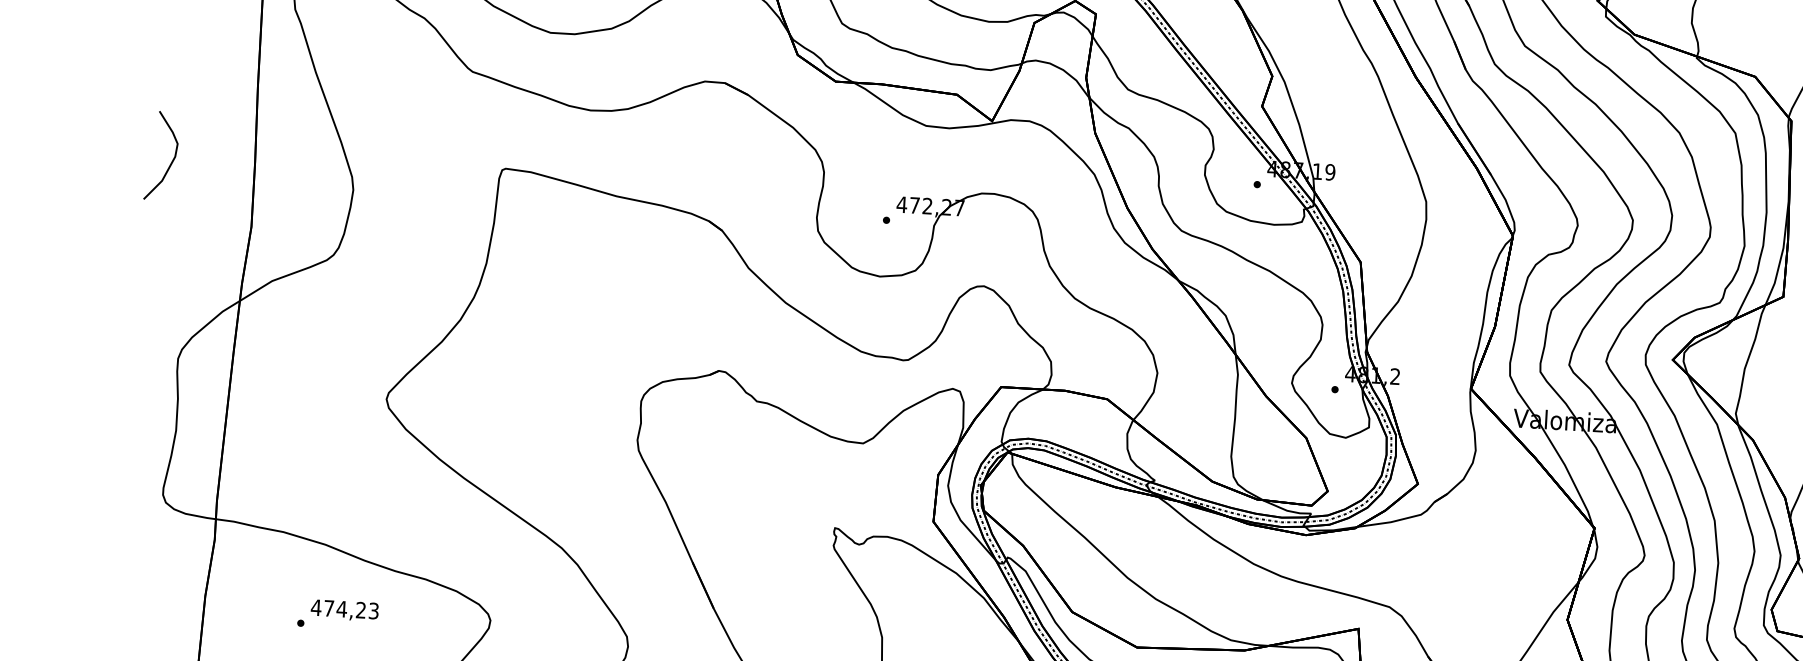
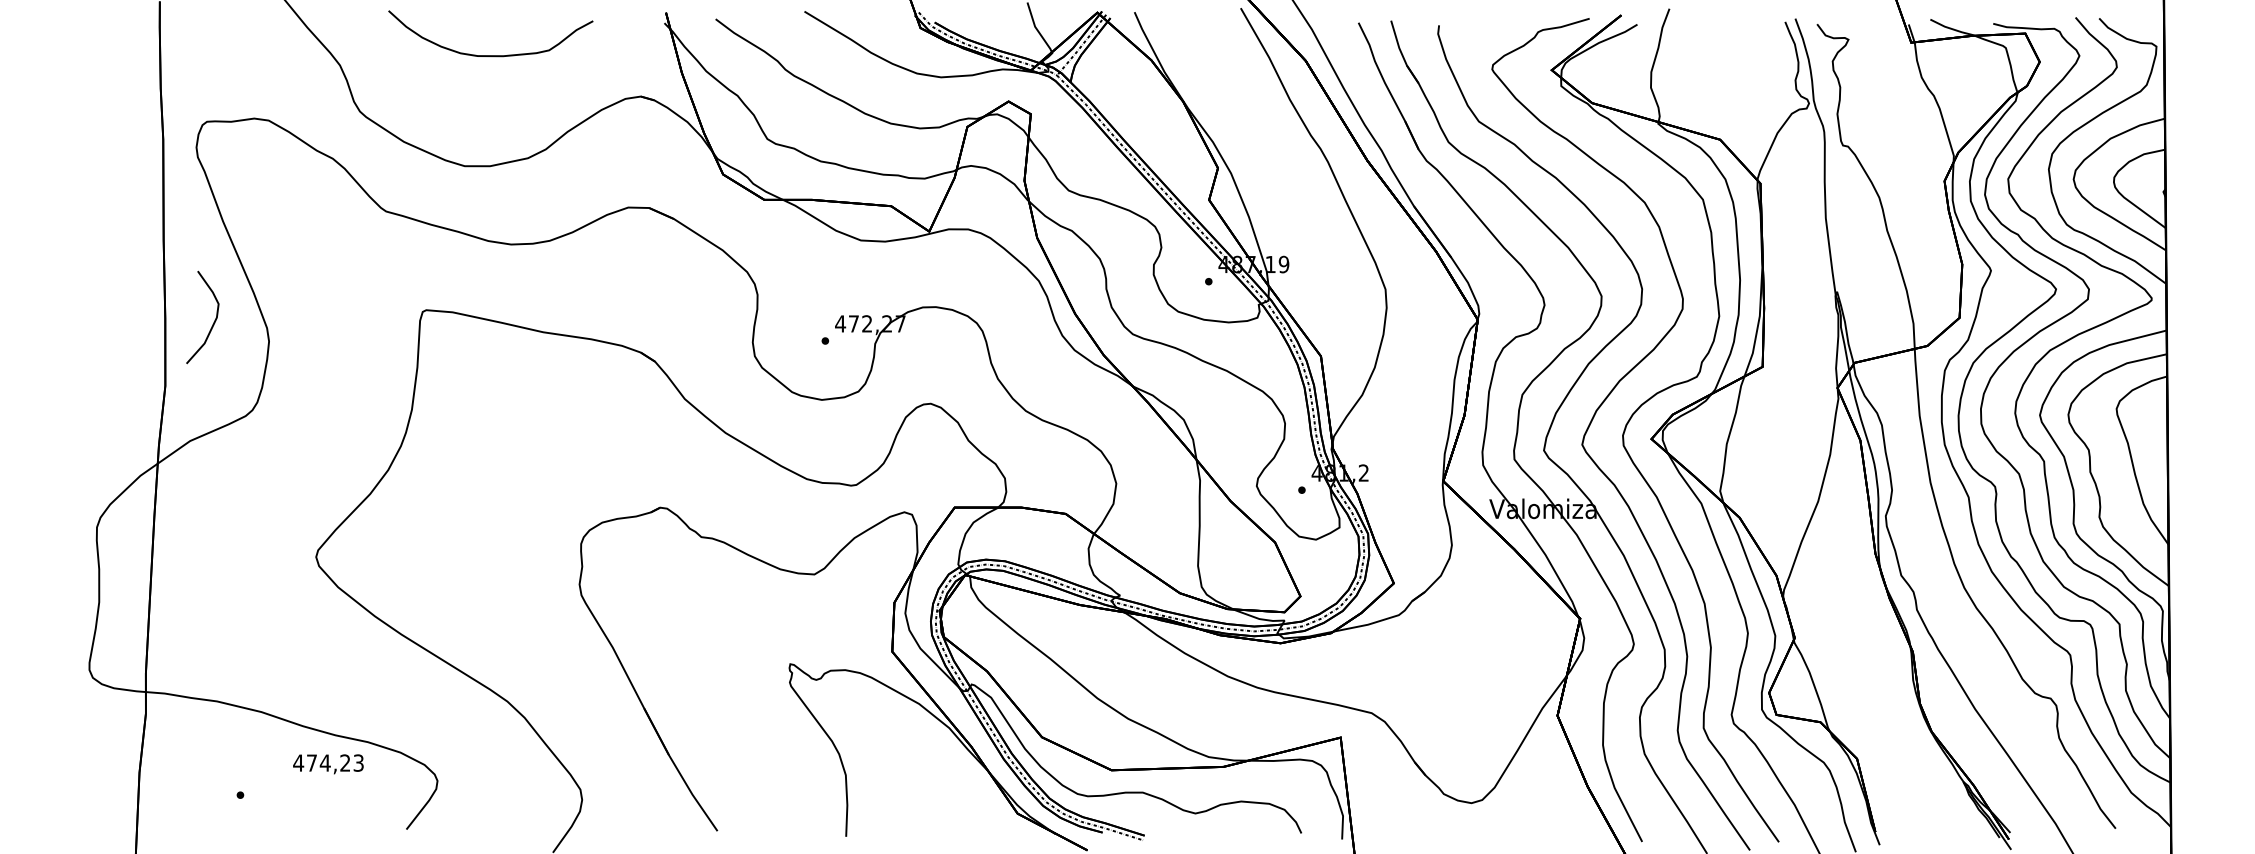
curve: (171, 161) -> (213, 322), moved
text: (344, 610) -> (328, 764), moved

